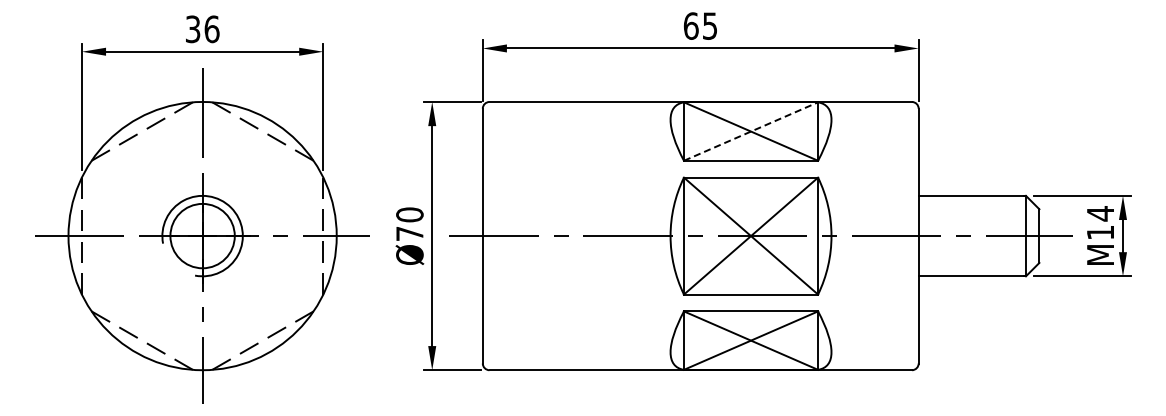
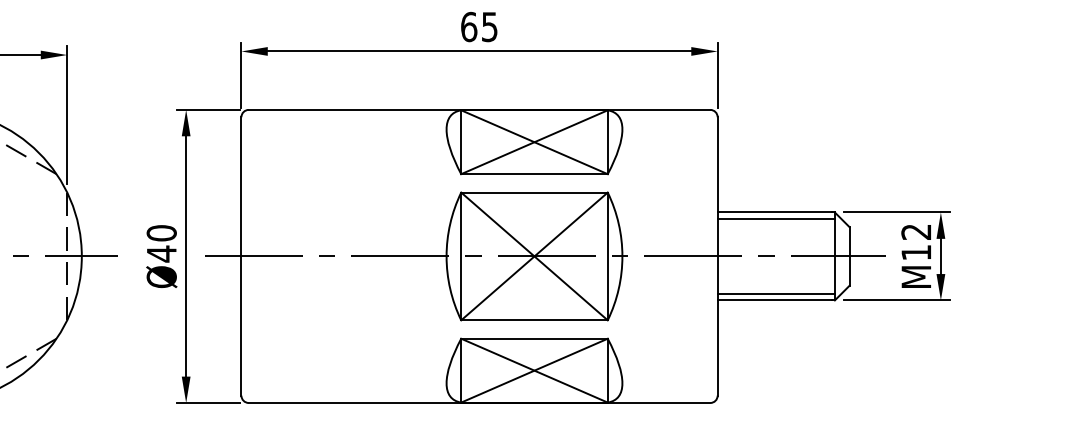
line: (751, 131) -> (535, 142), dashed -> solid
line: (971, 201) -> (775, 218), added
text: (1099, 213) -> (915, 231), M14 -> M12
text: (409, 233) -> (161, 253), Ø70 -> Ø40
line: (971, 270) -> (775, 294), added

